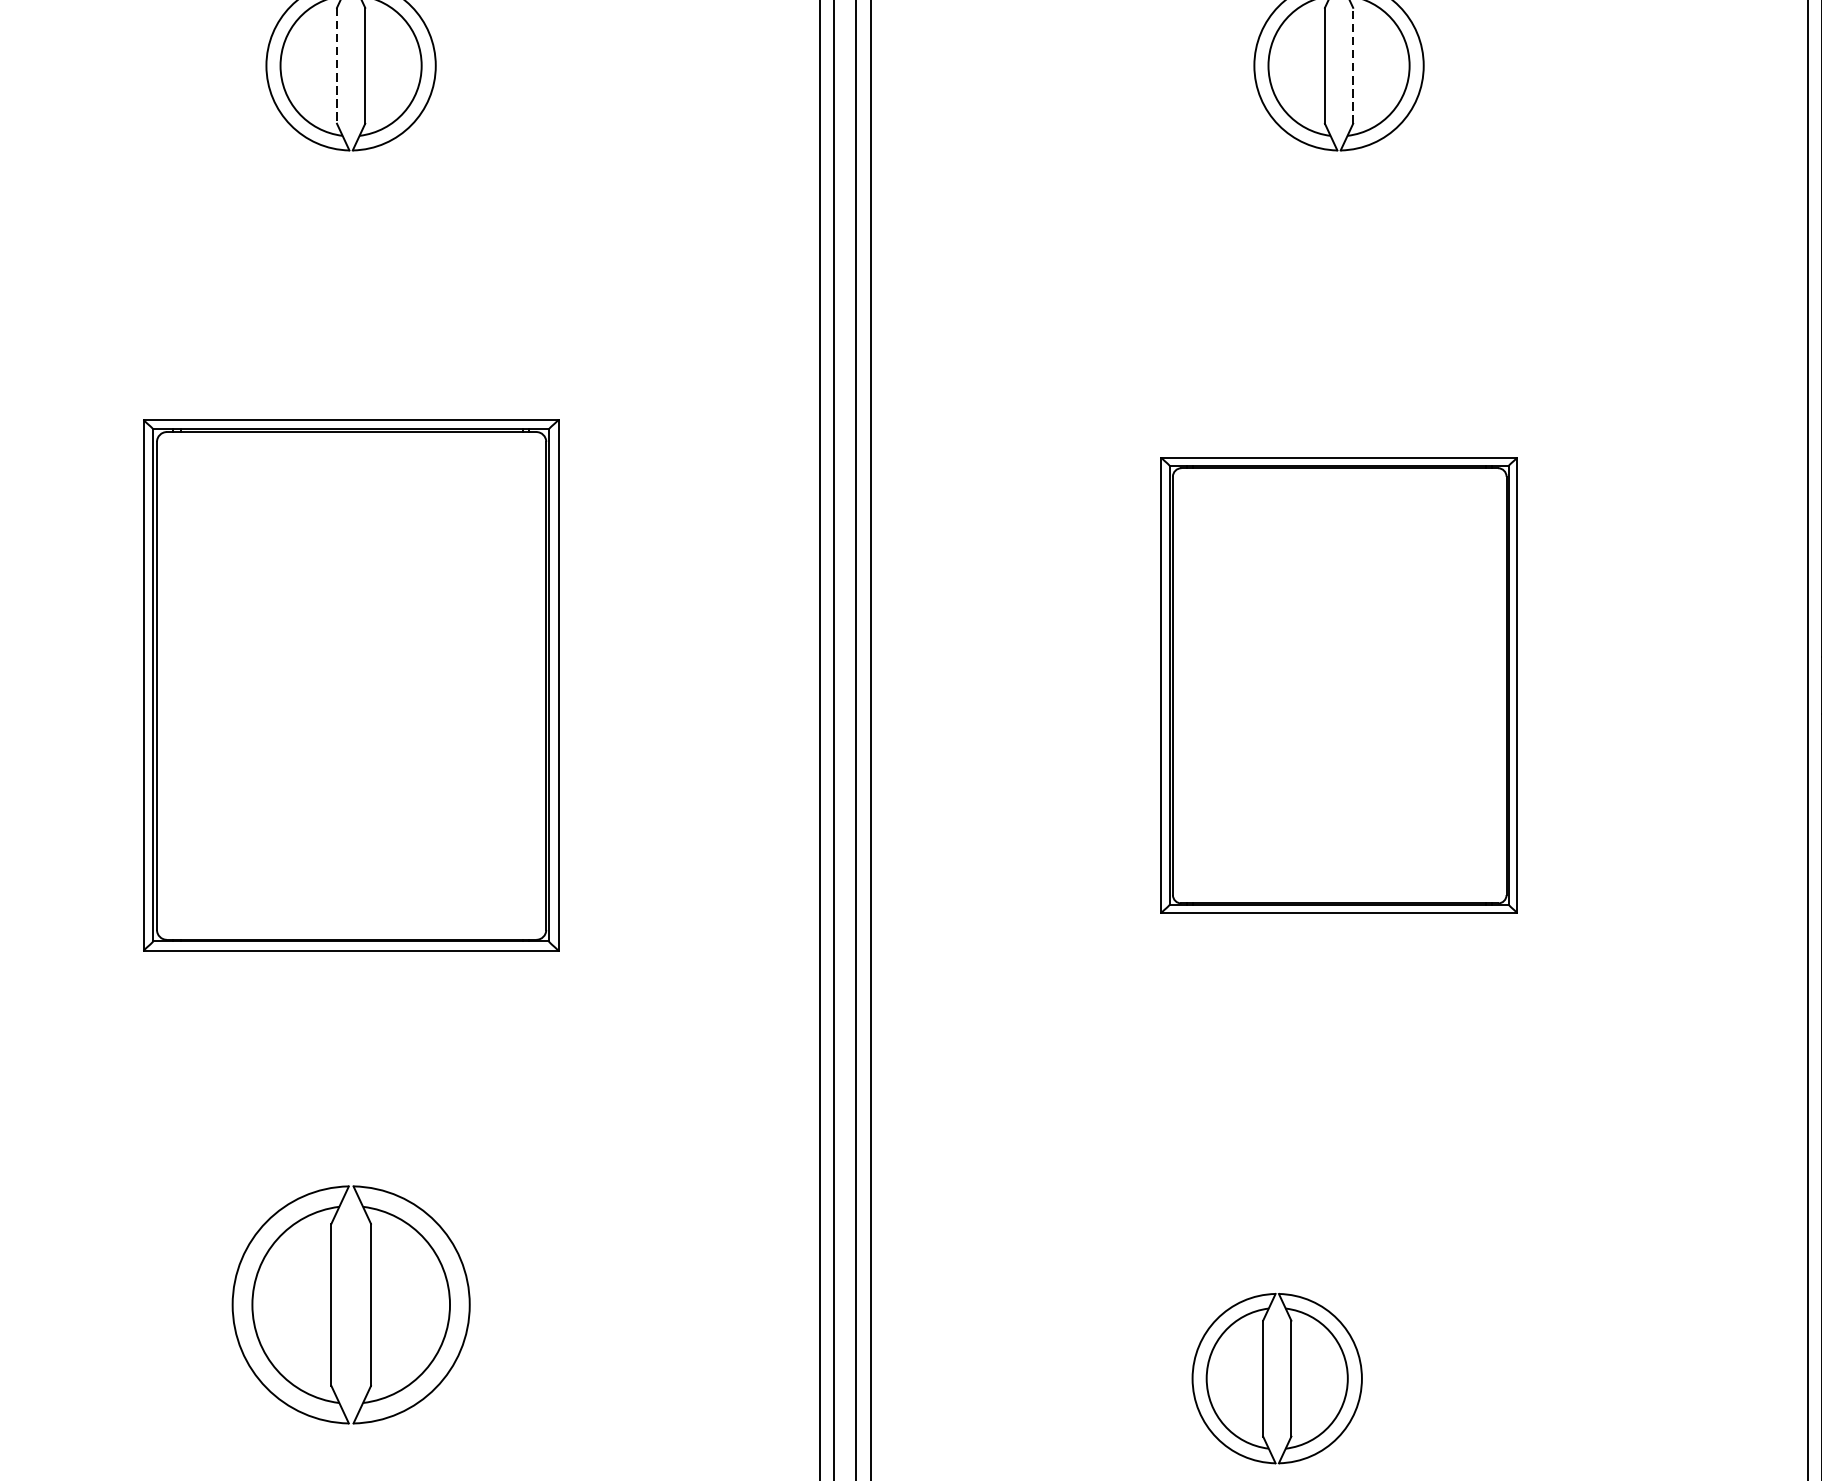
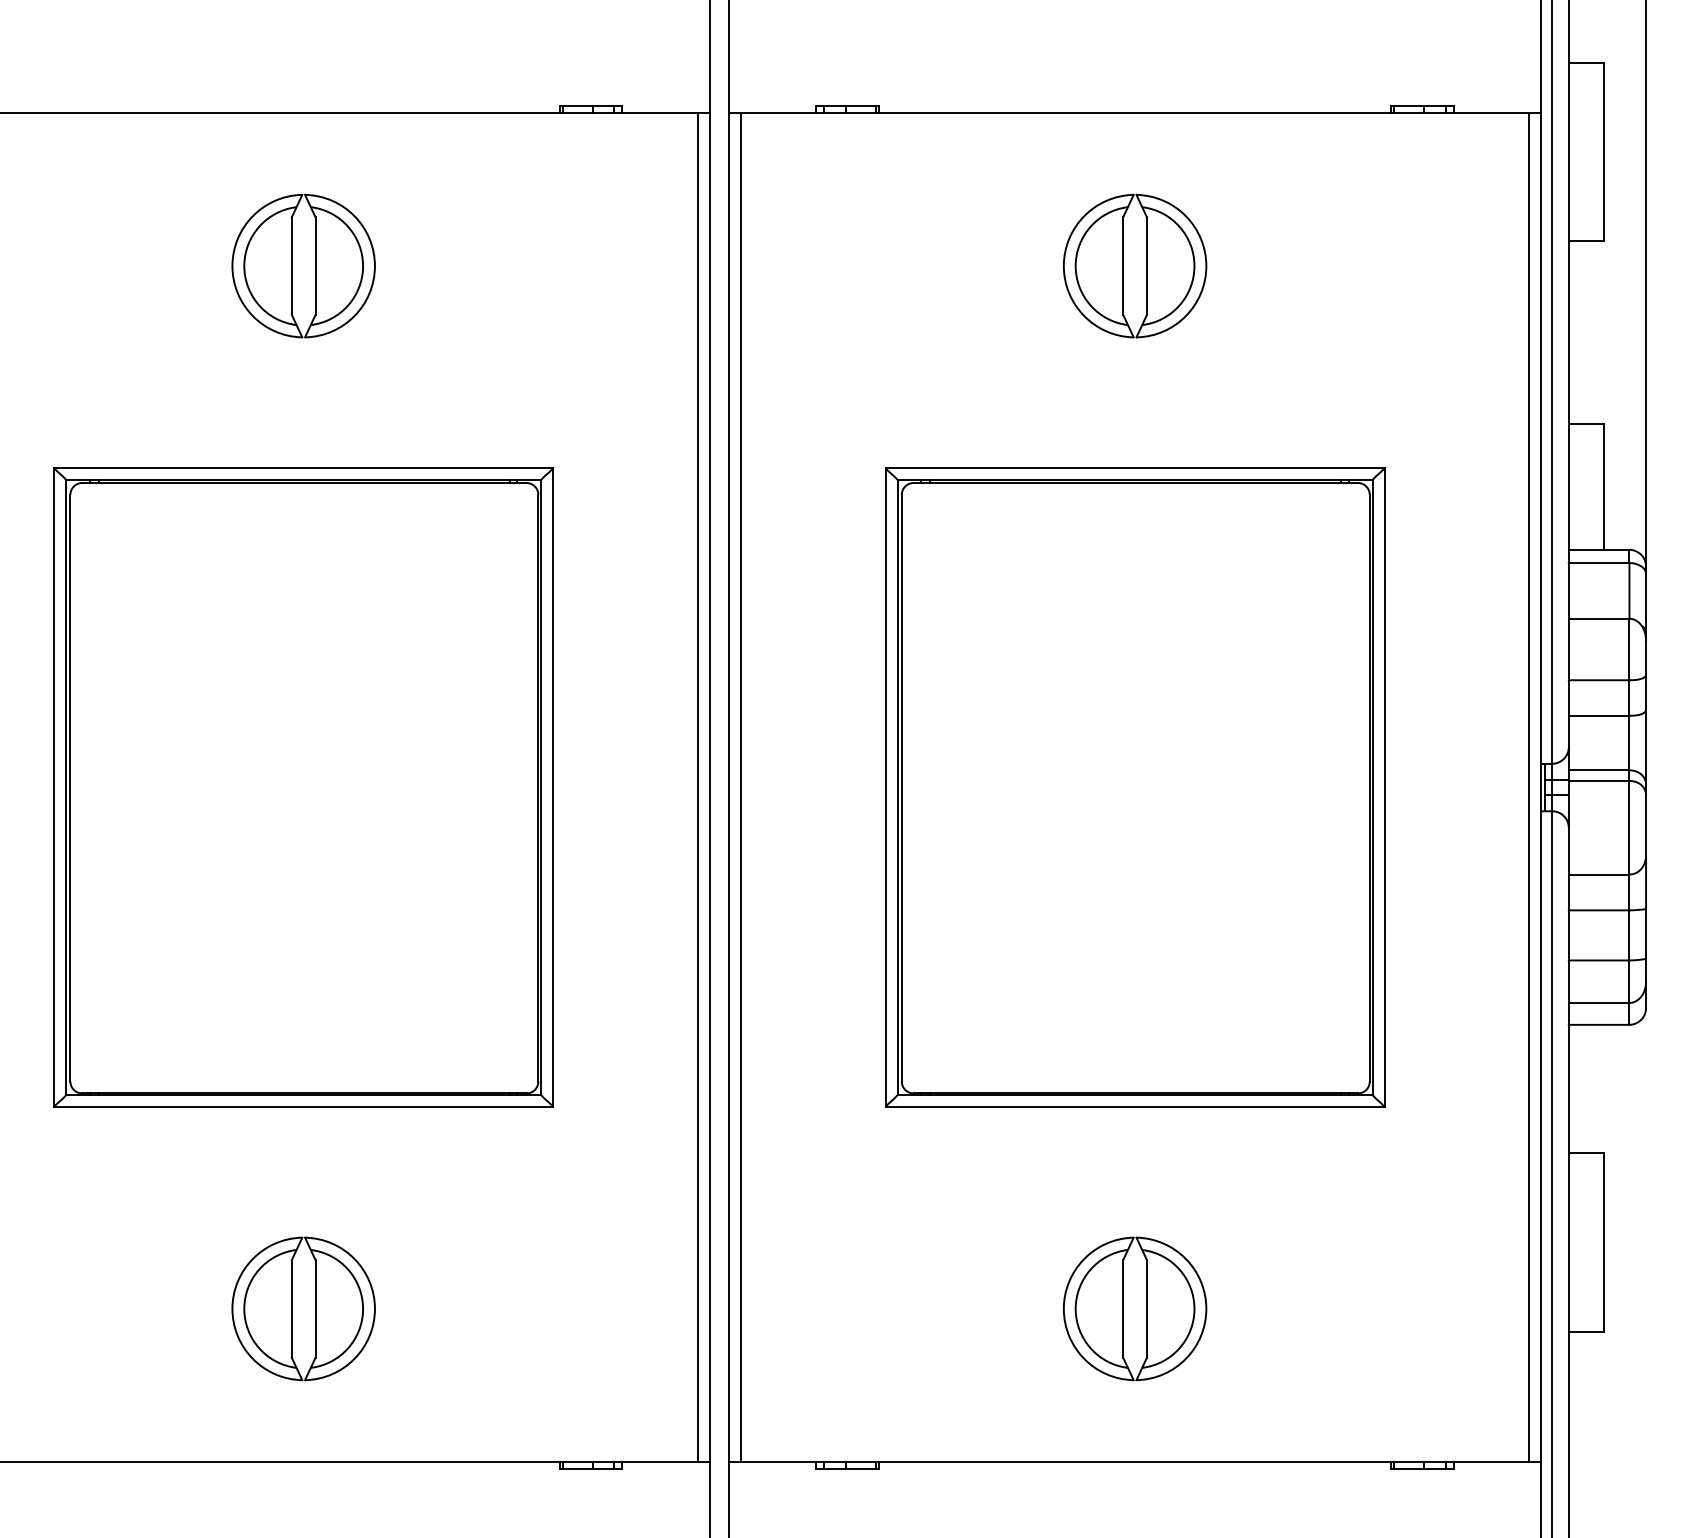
line: (336, 66) -> (291, 266), dashed -> solid
line: (1352, 66) -> (1146, 266), dashed -> solid
part: (350, 685) -> (303, 787), size x1.43
part: (1339, 685) -> (1135, 787), size x1.67
part: (350, 1304) -> (303, 1308), size x0.71
part: (1276, 1378) -> (1134, 1308), moved

